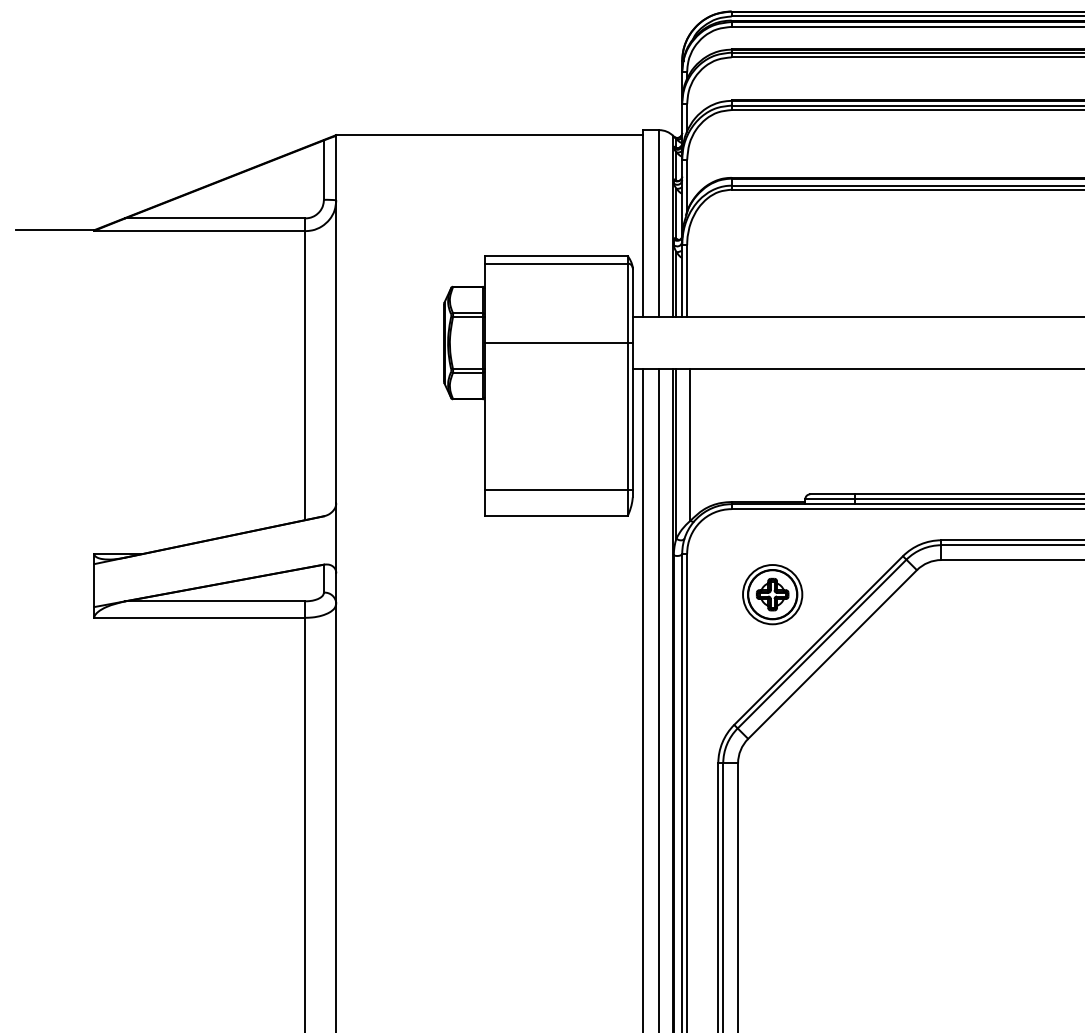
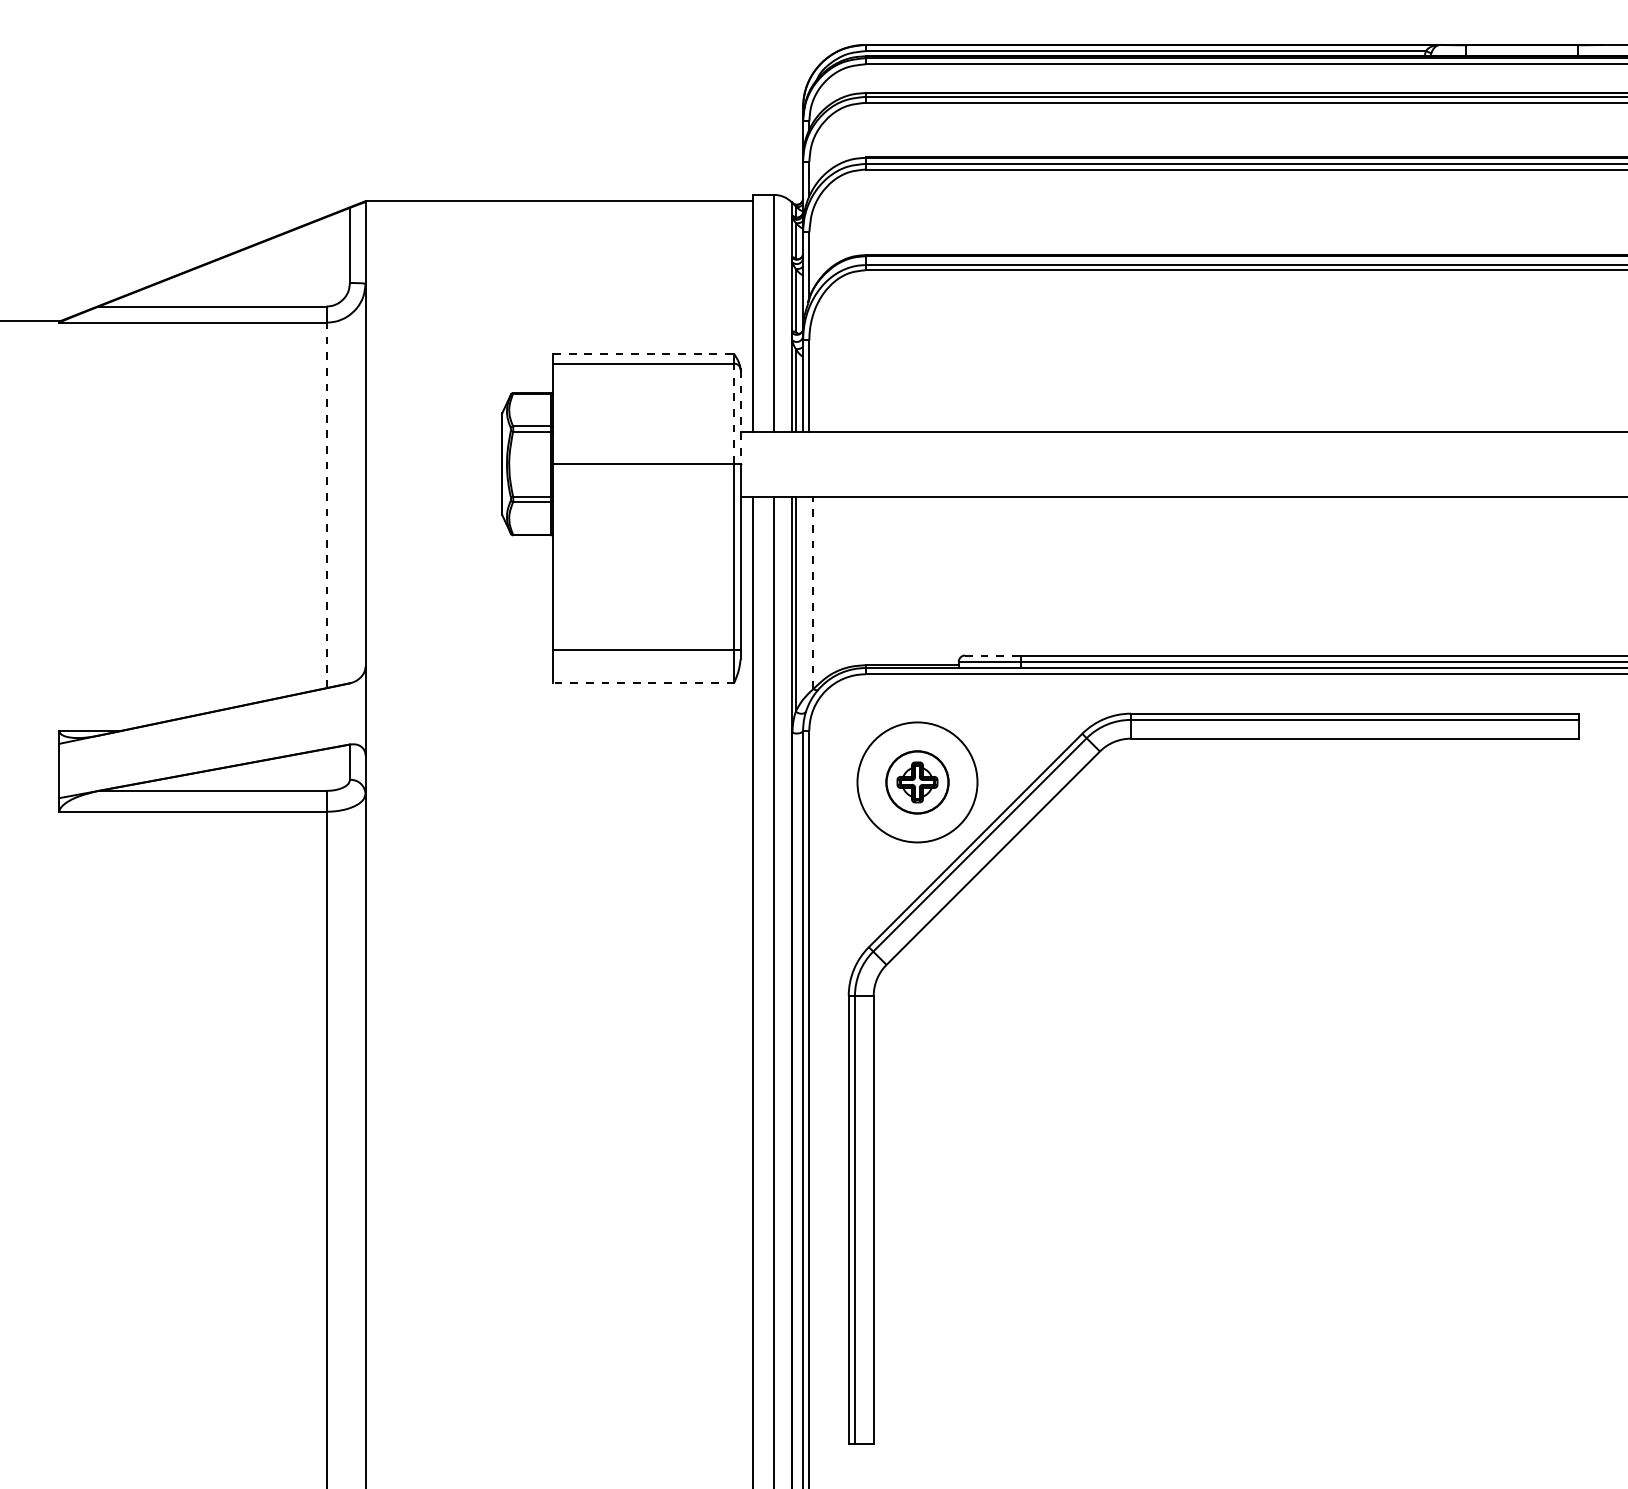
line: (556, 256) -> (643, 354), solid -> dashed
line: (627, 302) -> (734, 413), solid -> dashed
line: (632, 305) -> (740, 416), solid -> dashed
line: (305, 375) -> (326, 505), solid -> dashed
line: (690, 444) -> (813, 592), solid -> dashed
line: (832, 494) -> (993, 655), solid -> dashed
line: (556, 515) -> (643, 682), solid -> dashed
circle: (772, 593) -> (917, 781), size x1.6

